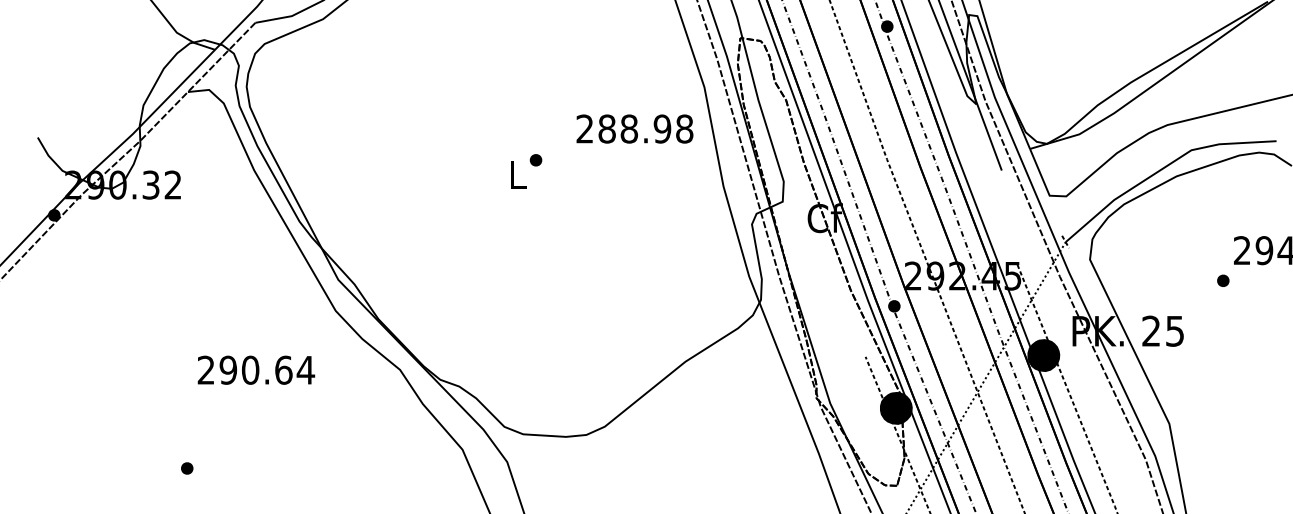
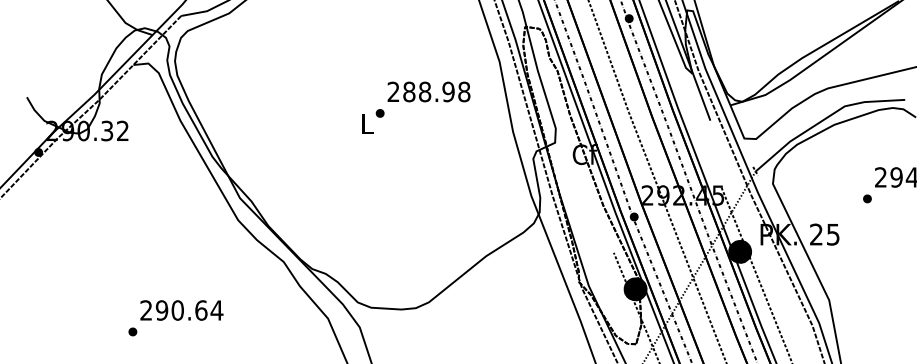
text: (634, 128) -> (428, 91), moved
text: (256, 369) -> (181, 309), moved

